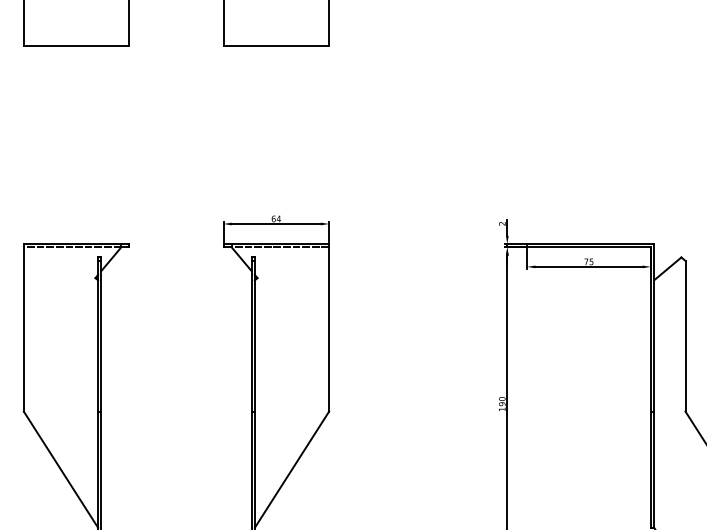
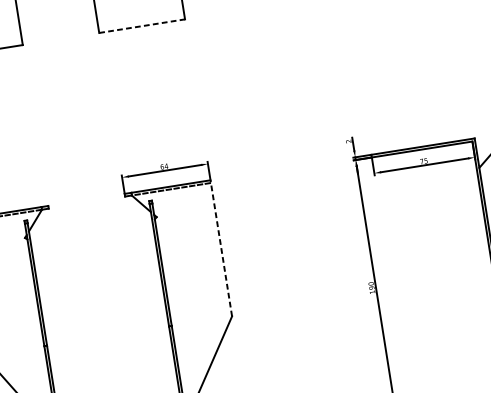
line: (276, 46) -> (142, 26), solid -> dashed
line: (329, 327) -> (221, 247), solid -> dashed

